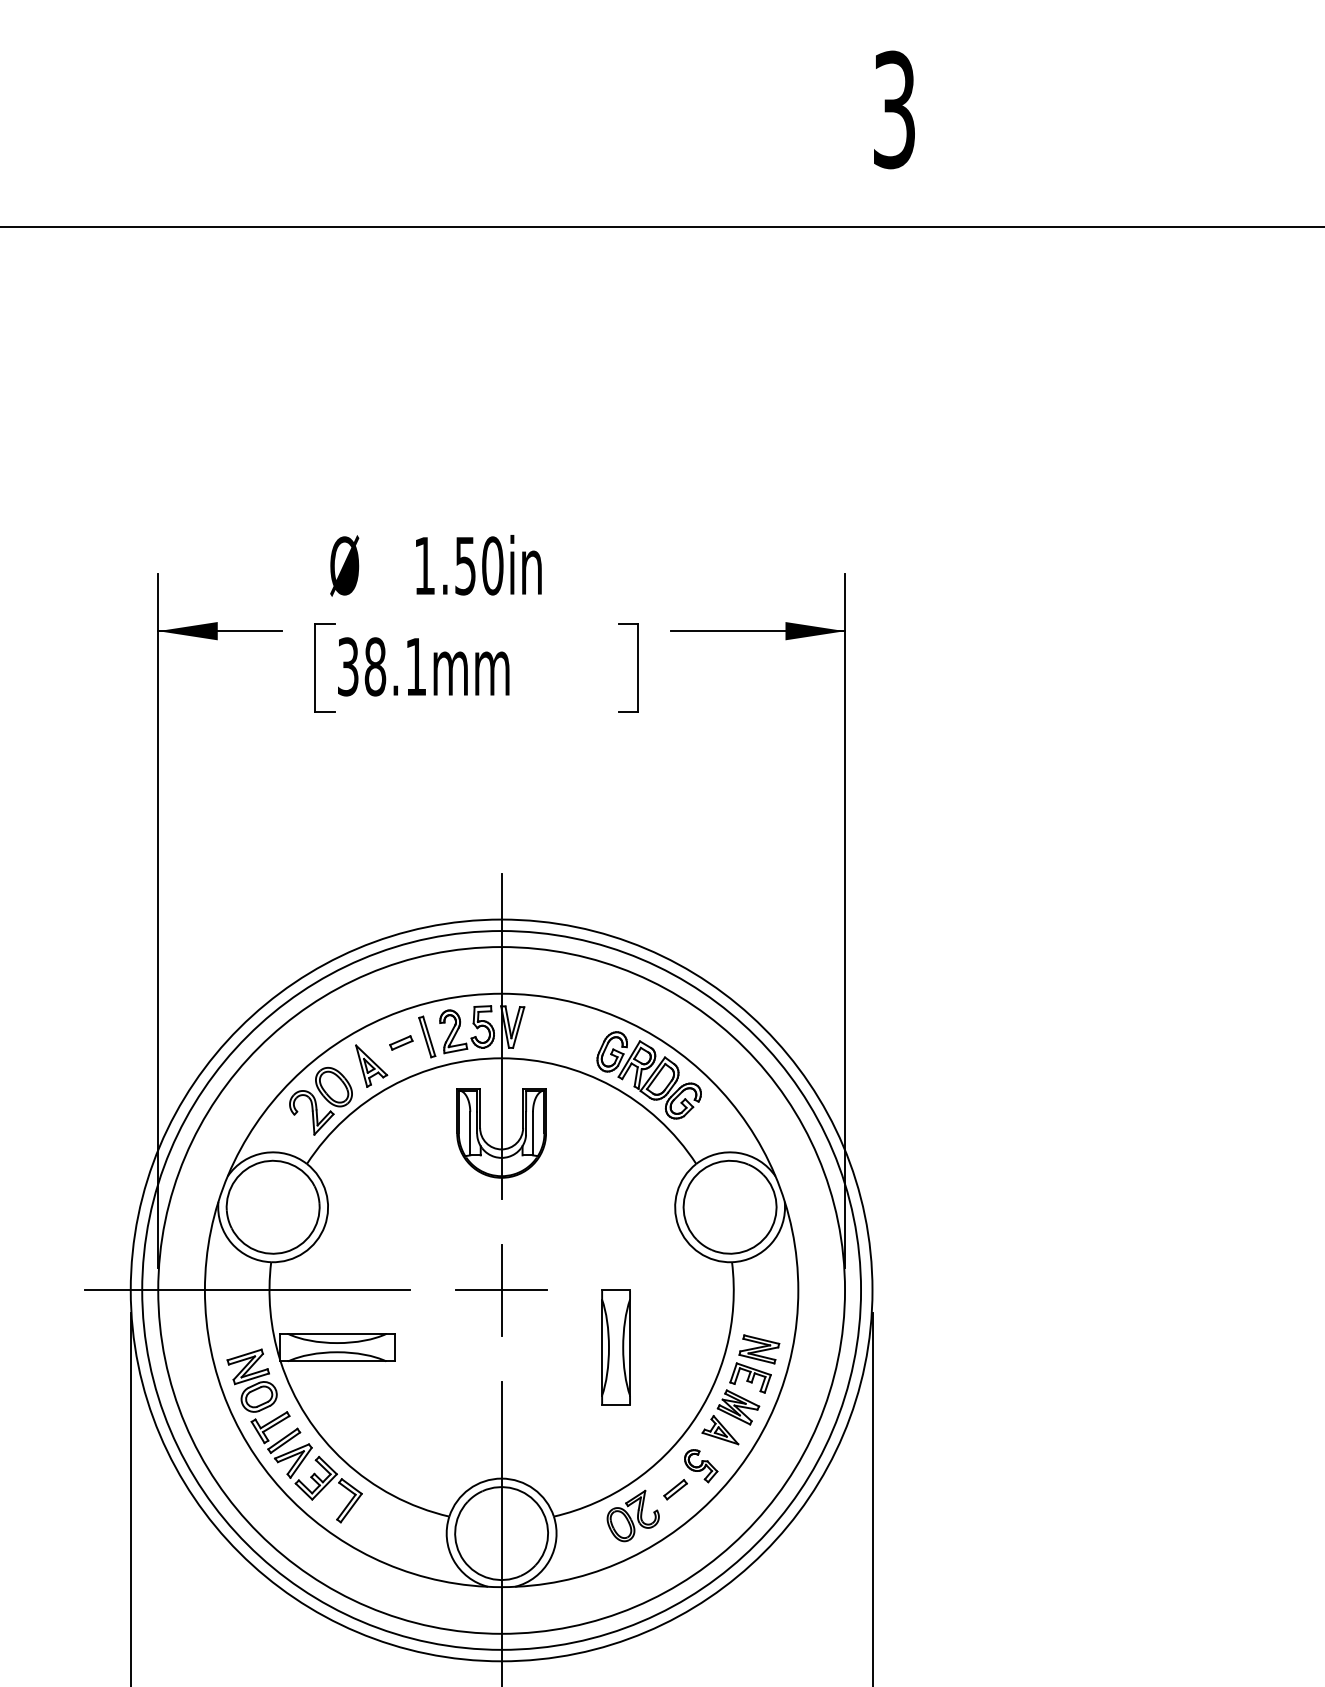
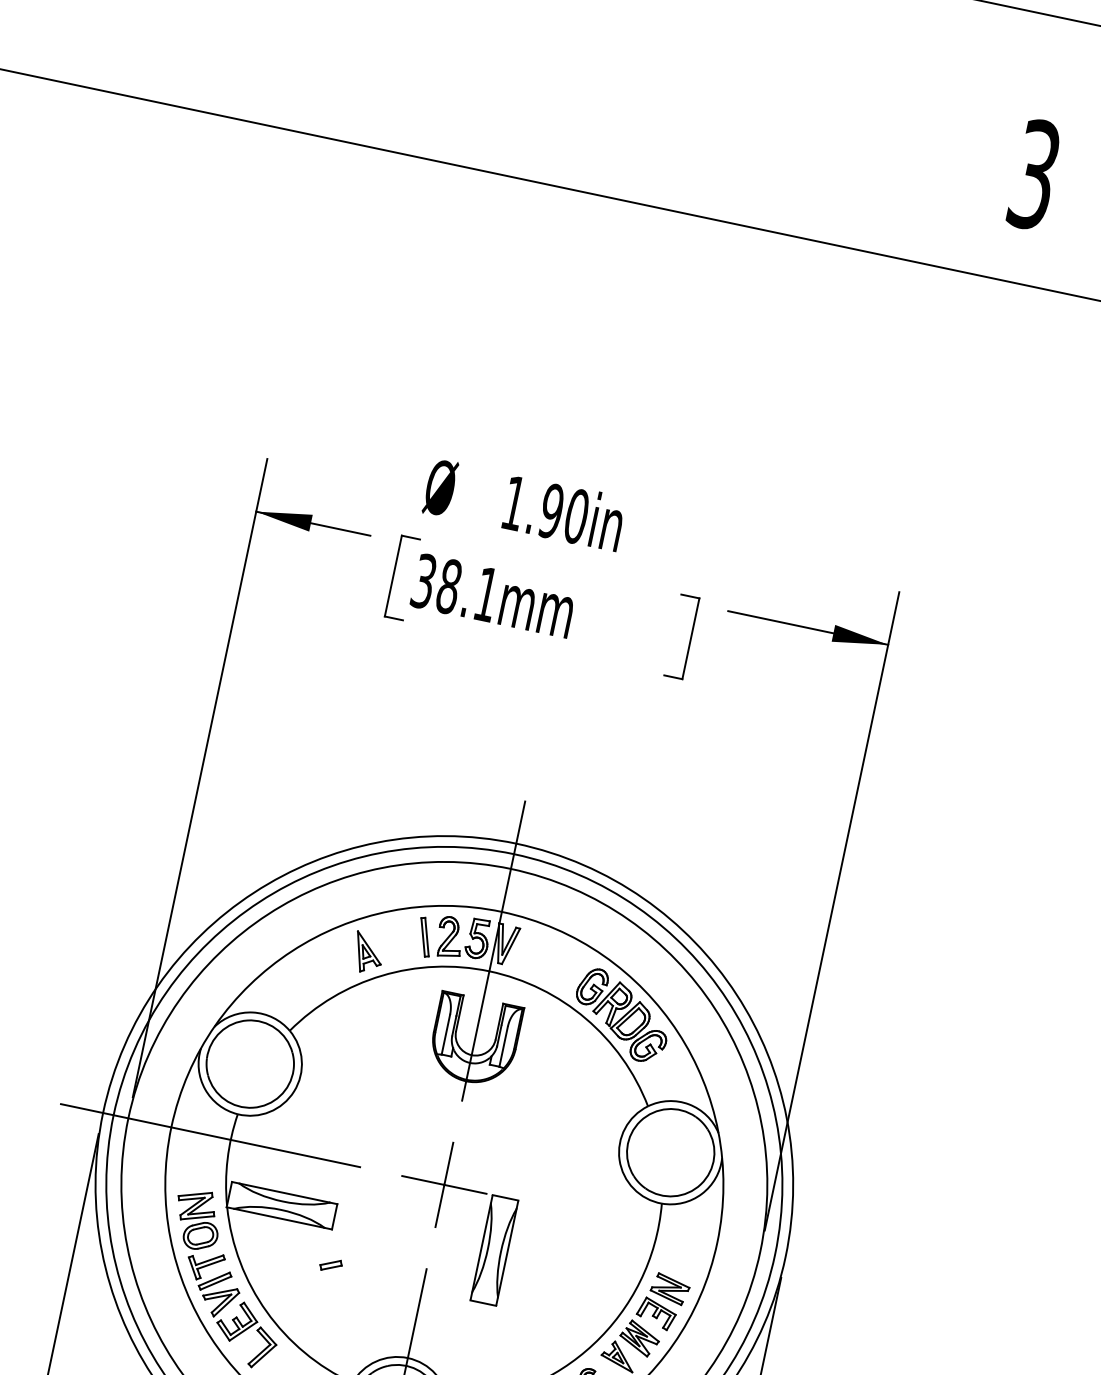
text: (465, 565) -> (551, 510), 1.50in -> 1.90in
part: (401, 1042) -> (331, 1264), moved
part: (320, 1101) -> (314, 975), removed
part: (615, 1347) -> (493, 1250), moved

